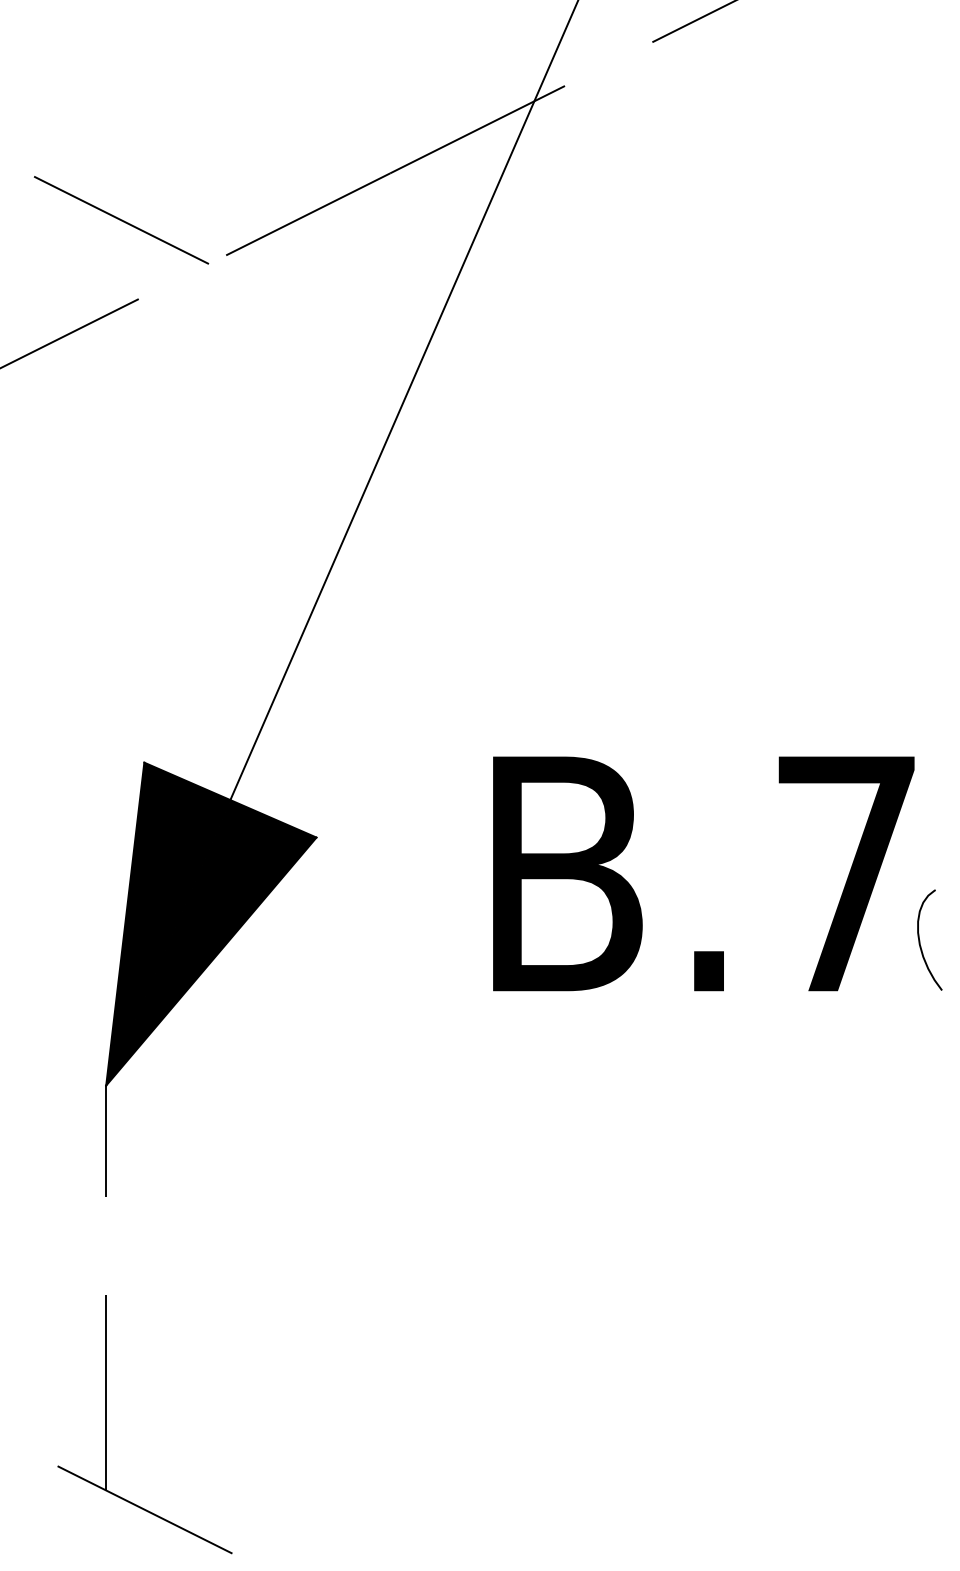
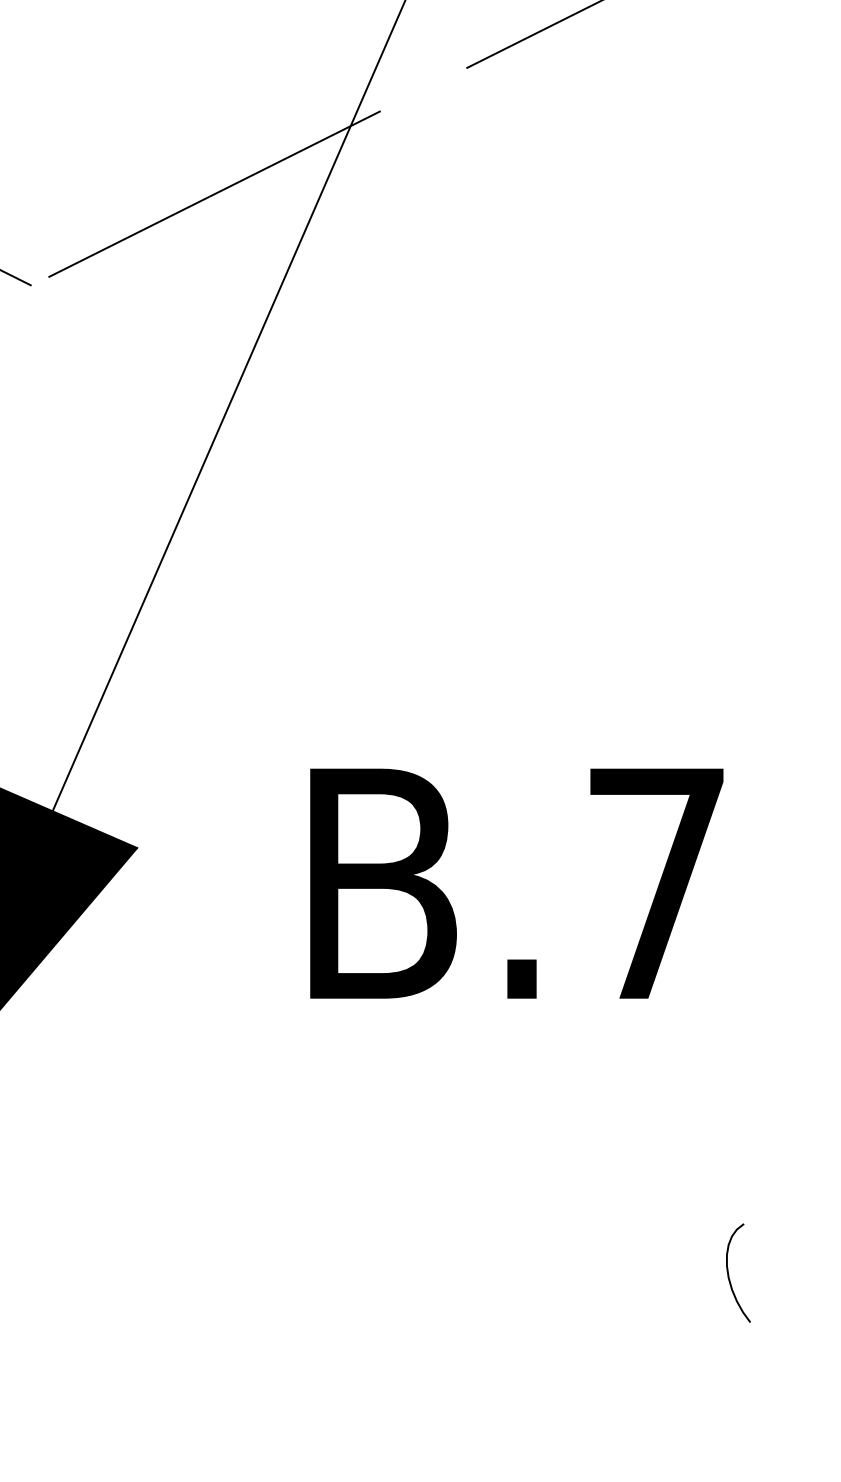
curve: (920, 940) -> (729, 1273), moved

